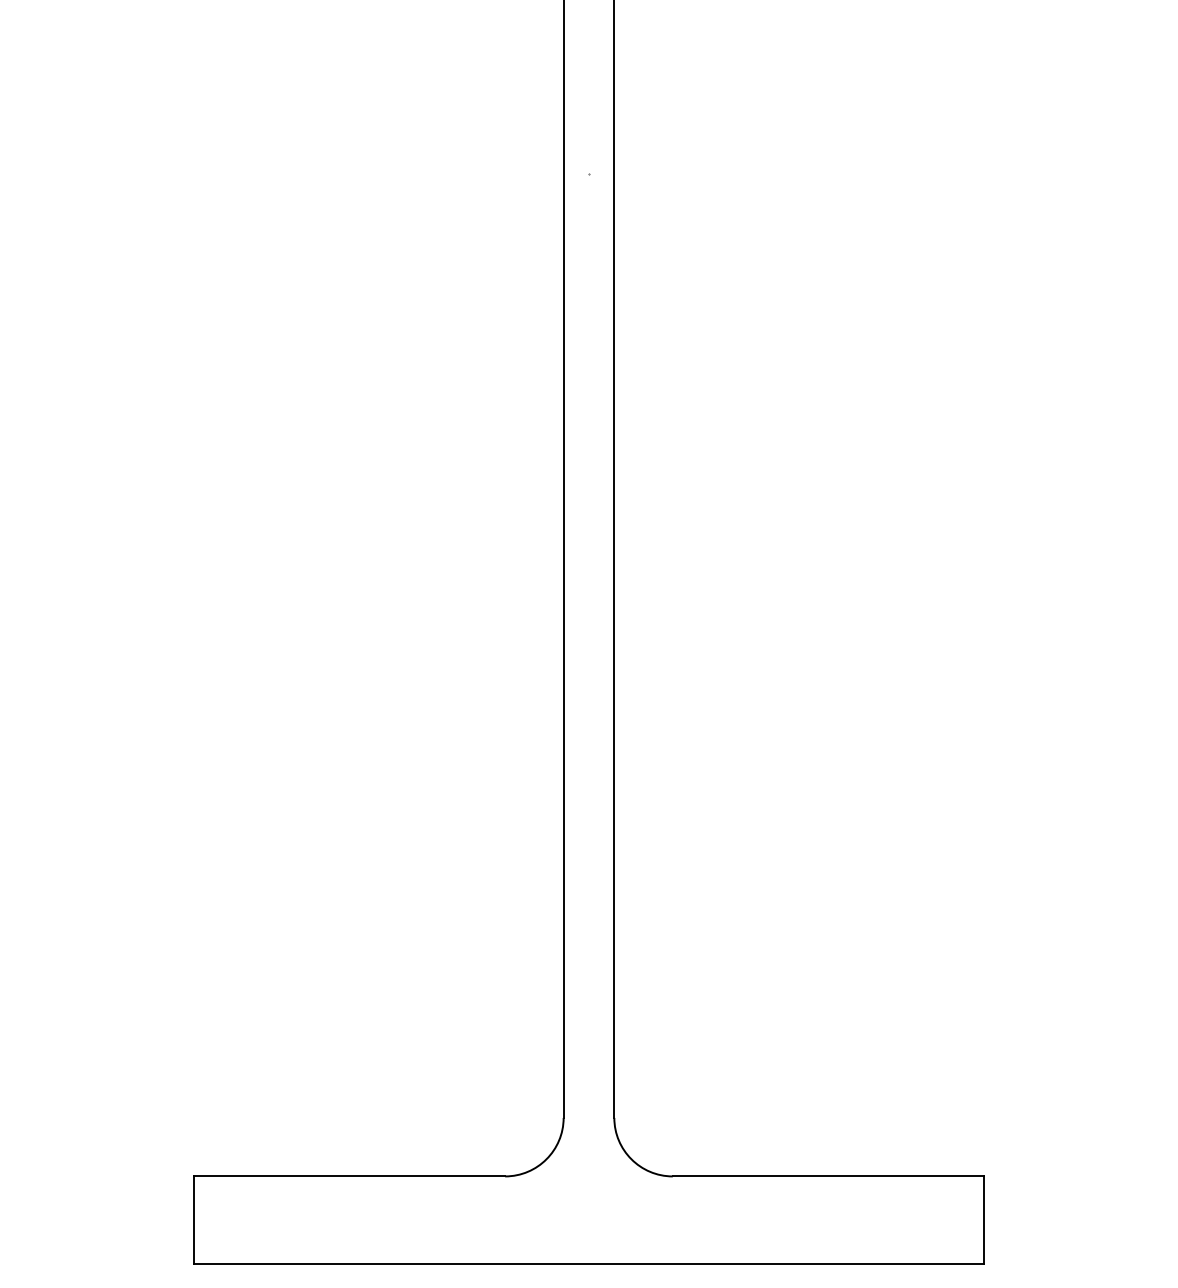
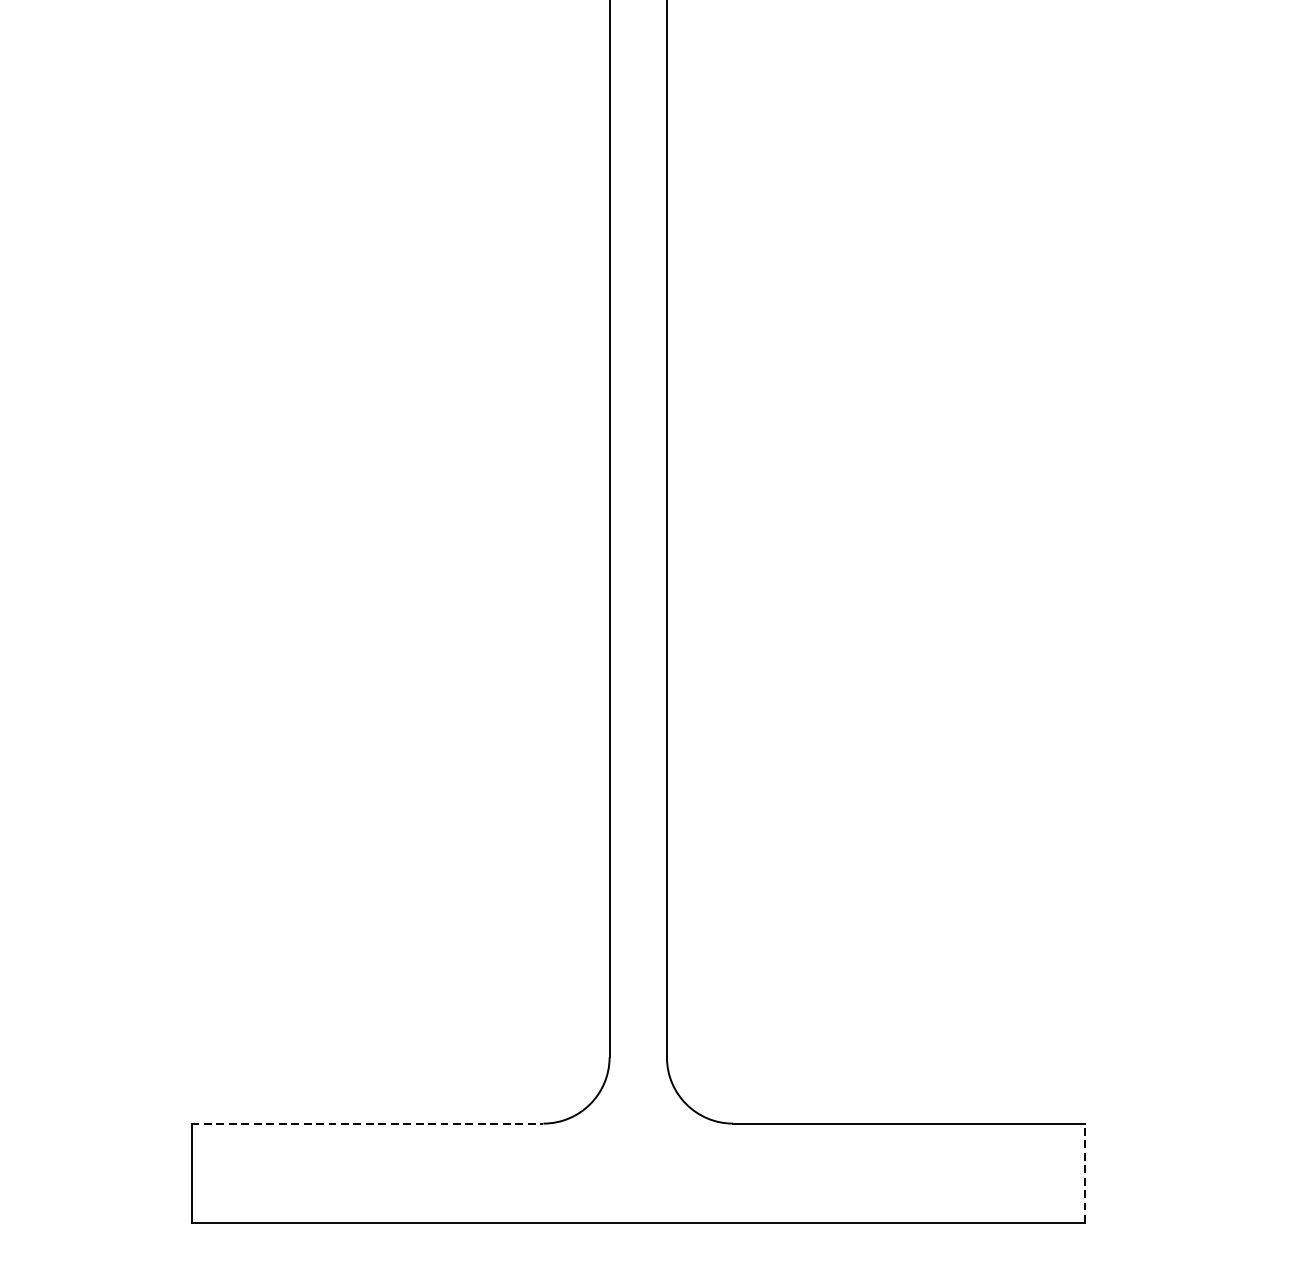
line: (350, 1176) -> (368, 1123), solid -> dashed
line: (983, 1220) -> (1084, 1173), solid -> dashed

